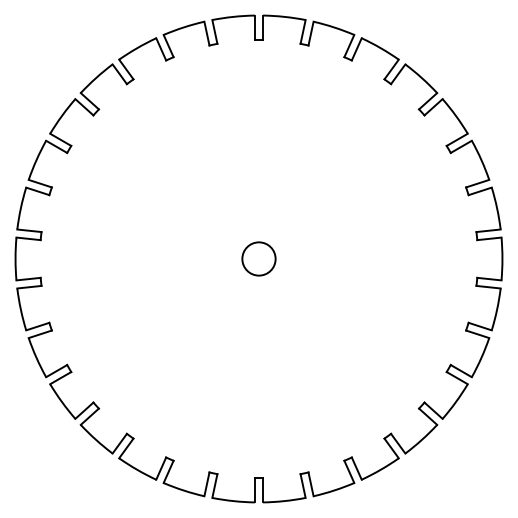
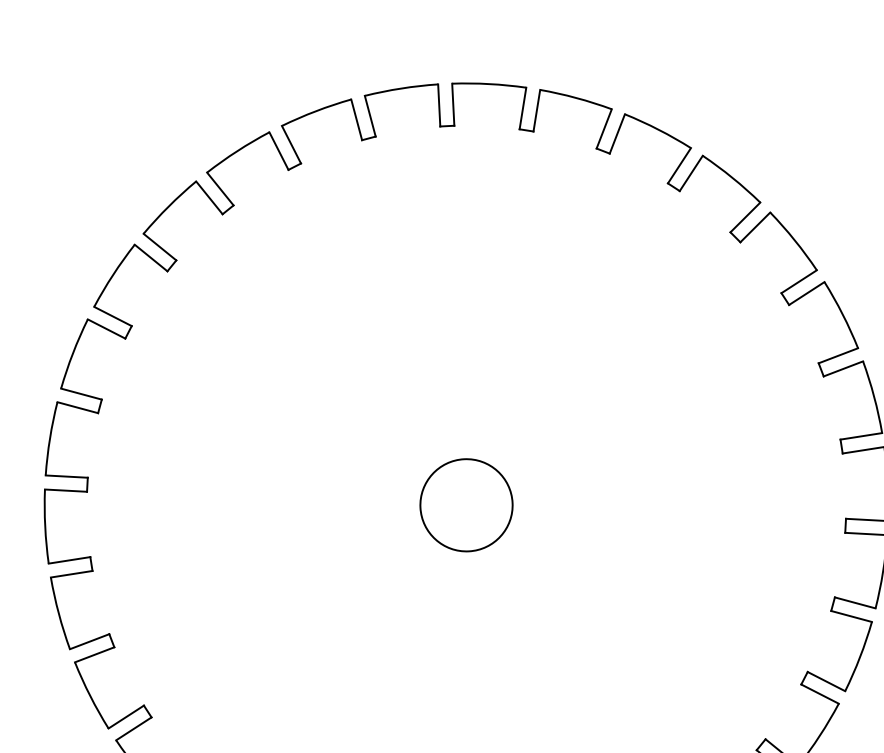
circle: (258, 258) -> (465, 504), size x1.6

